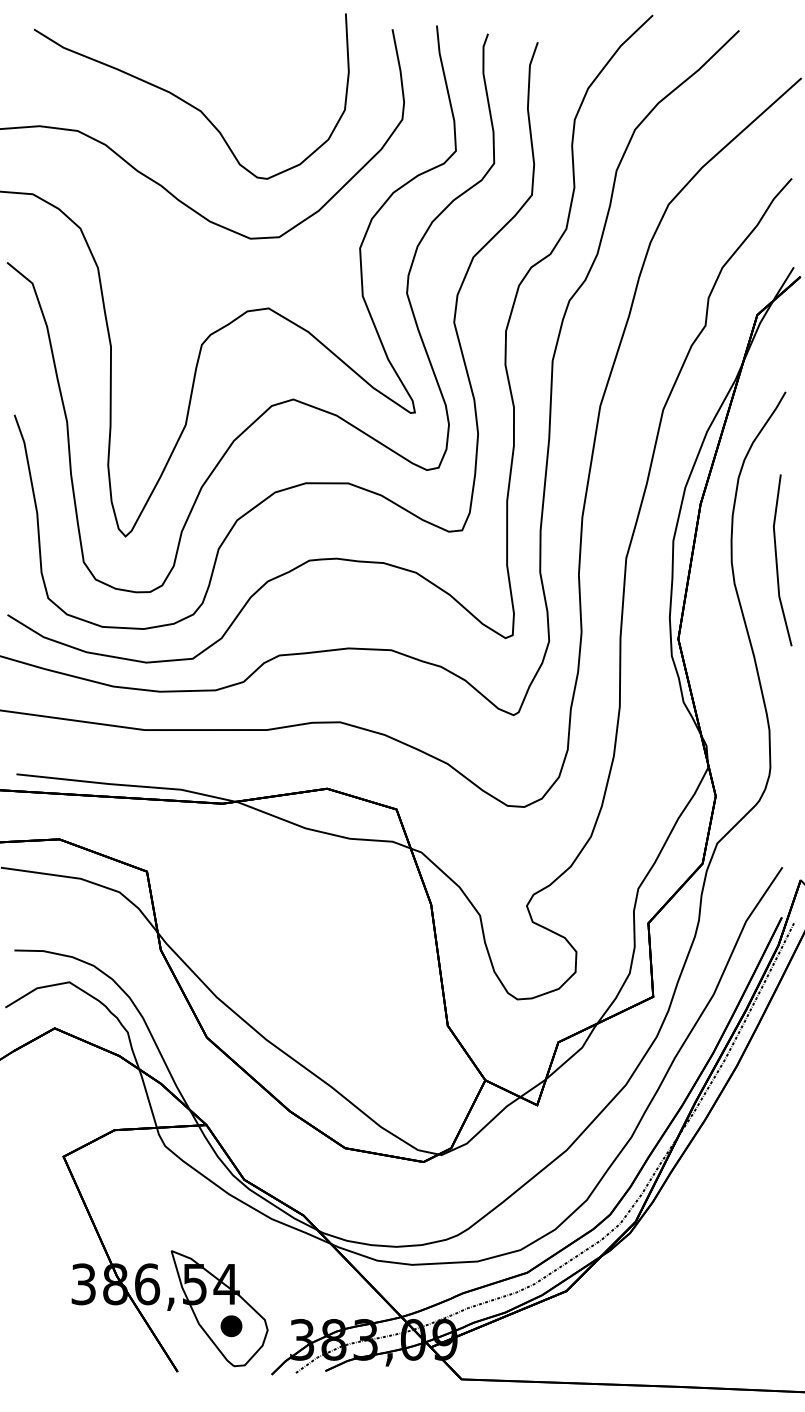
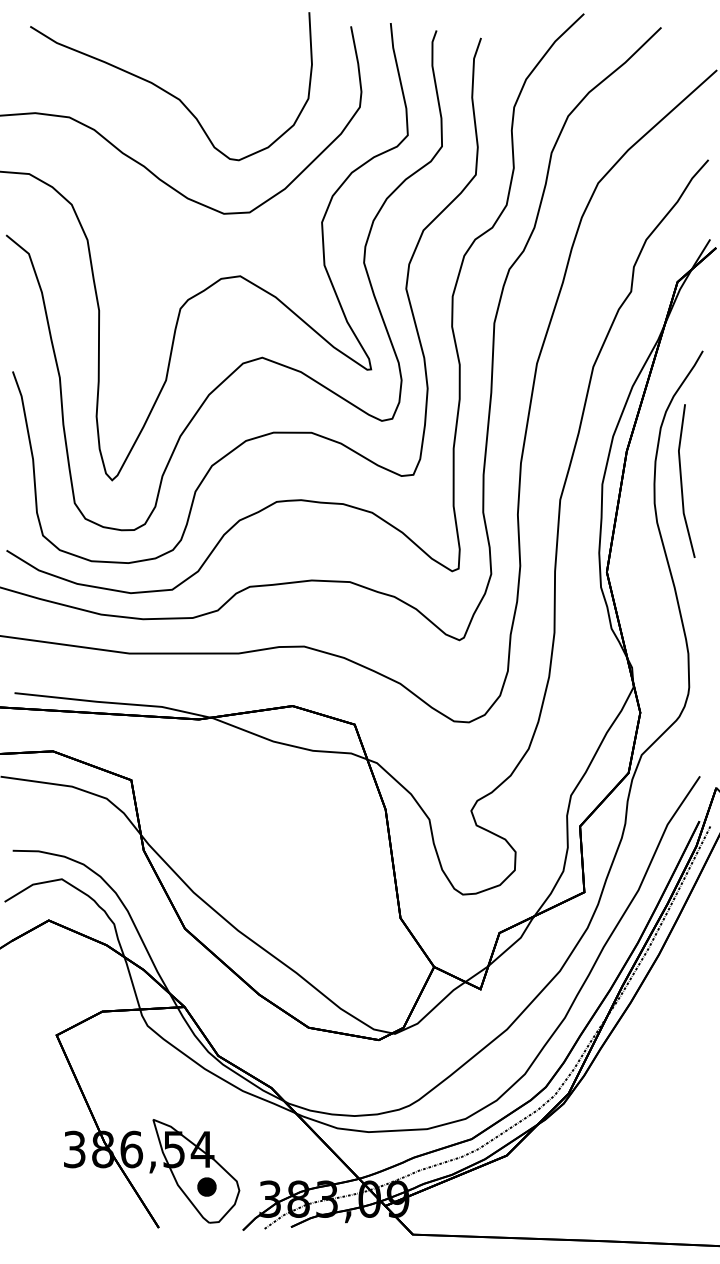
line: (777, 560) -> (682, 481), moved

